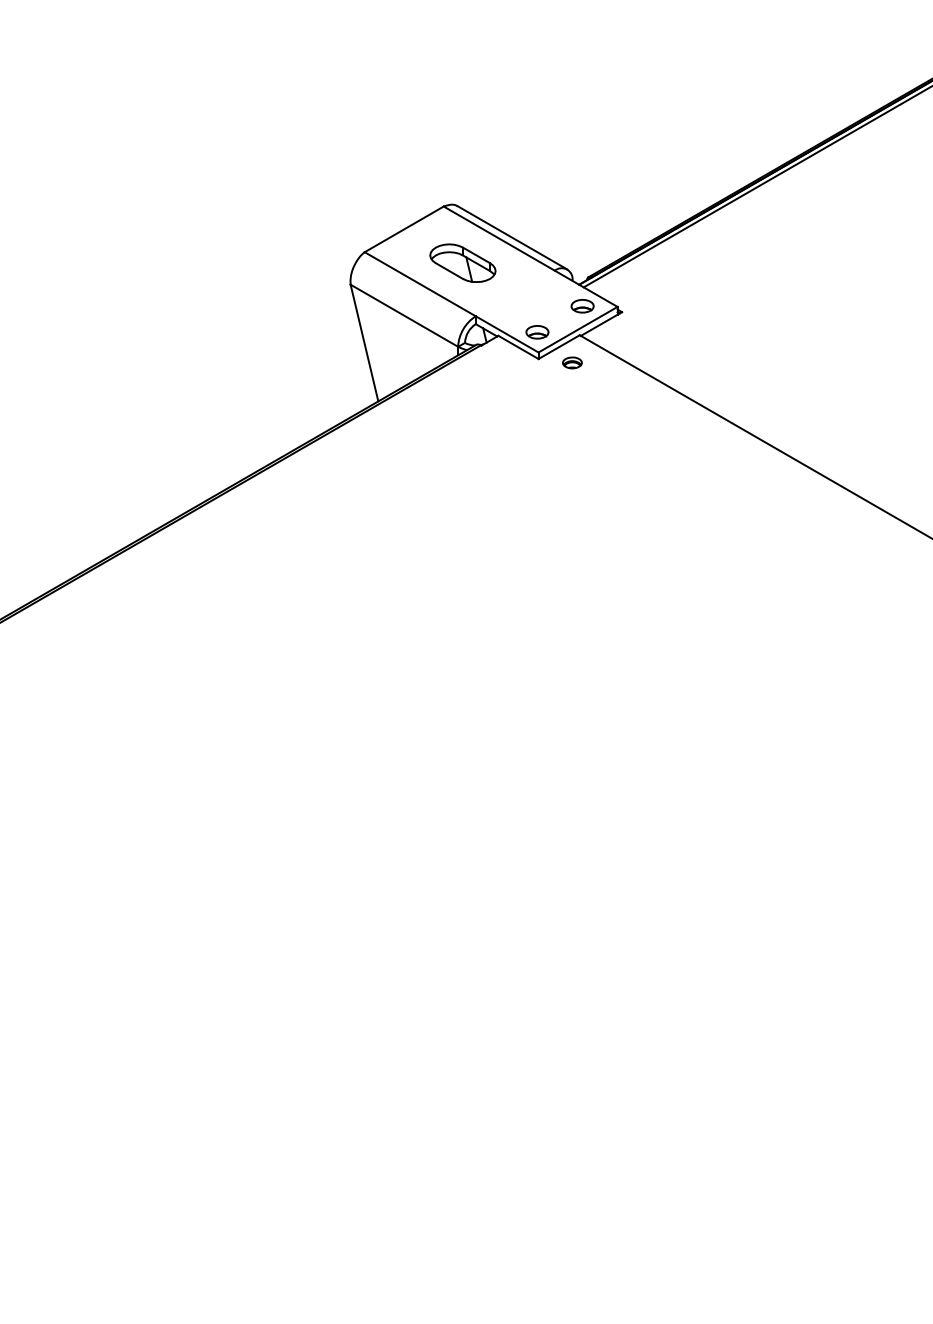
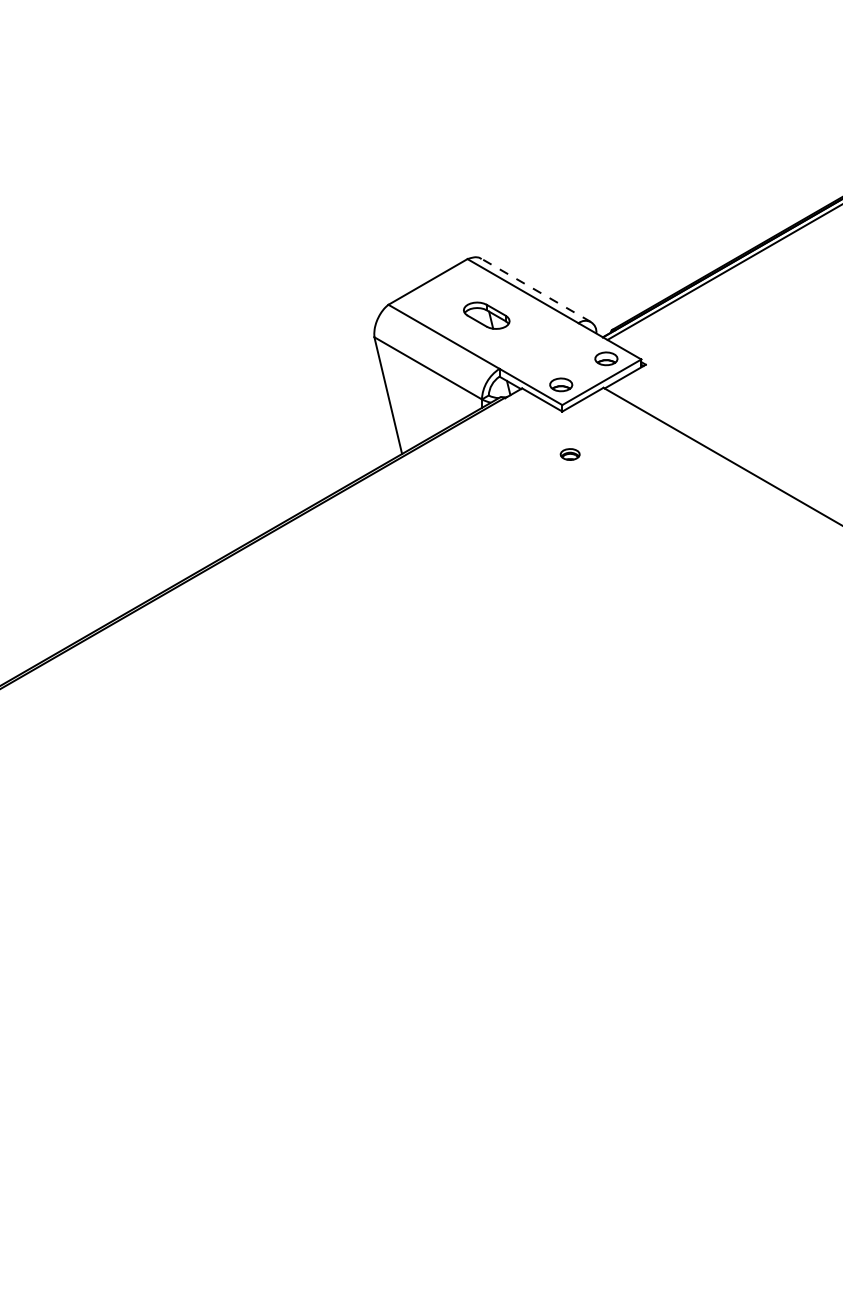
line: (512, 237) -> (536, 290), solid -> dashed
part: (462, 262) -> (486, 315), size x0.7
part: (572, 362) -> (570, 454), moved

